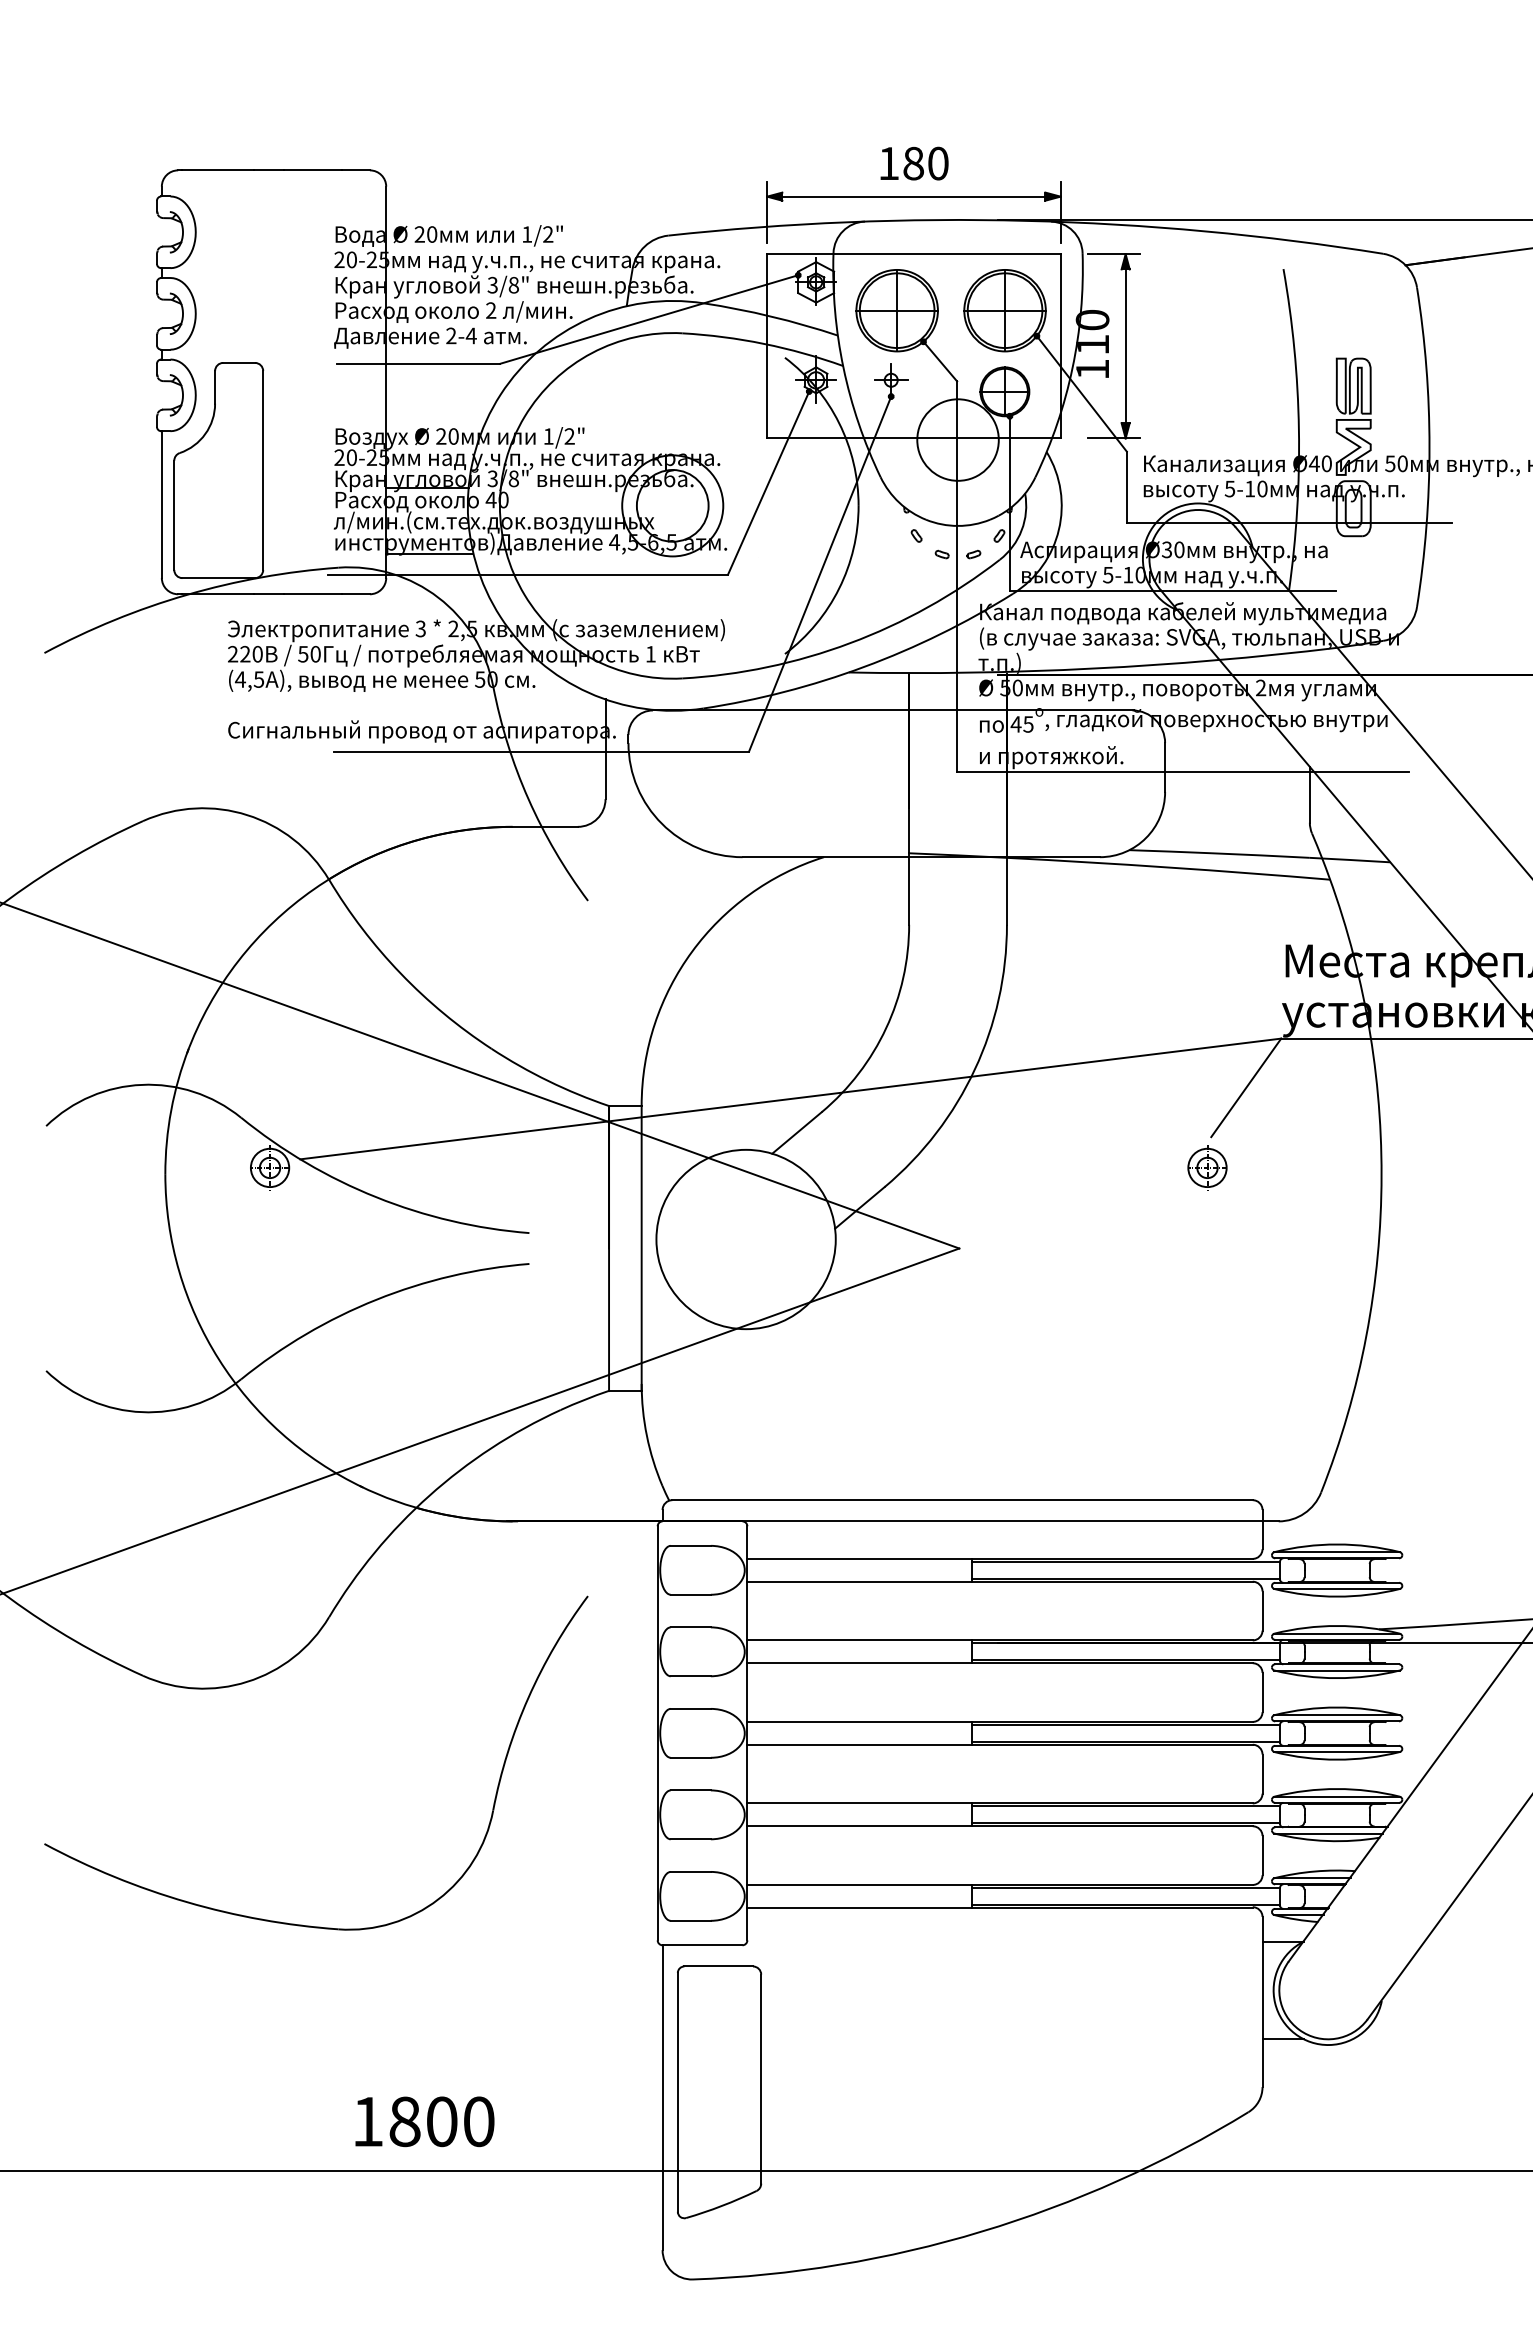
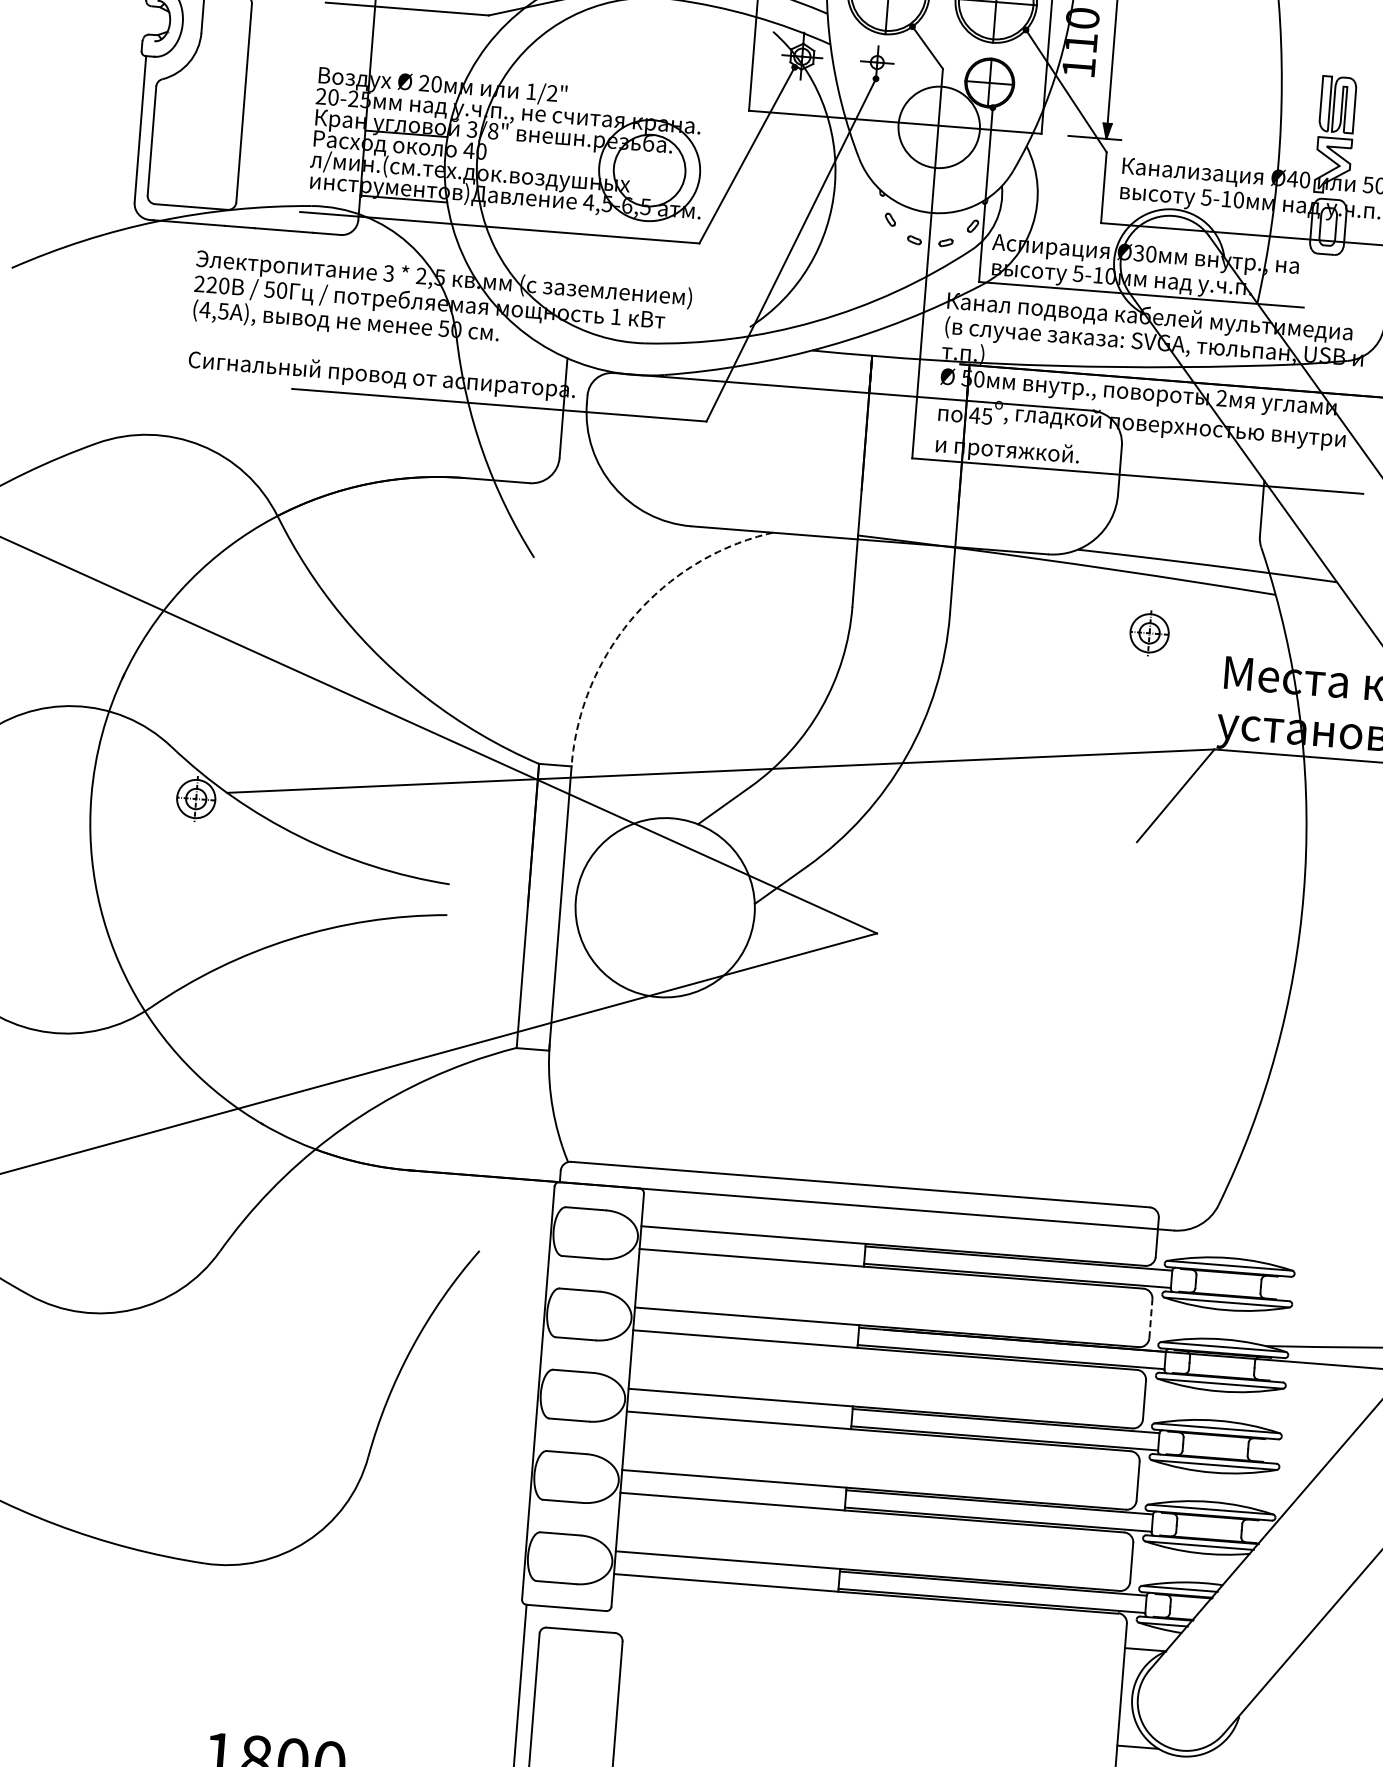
arc: (692, 951) -> (634, 616), solid -> dashed
part: (1207, 1167) -> (1149, 632), moved
line: (1262, 1611) -> (1150, 1319), solid -> dashed

